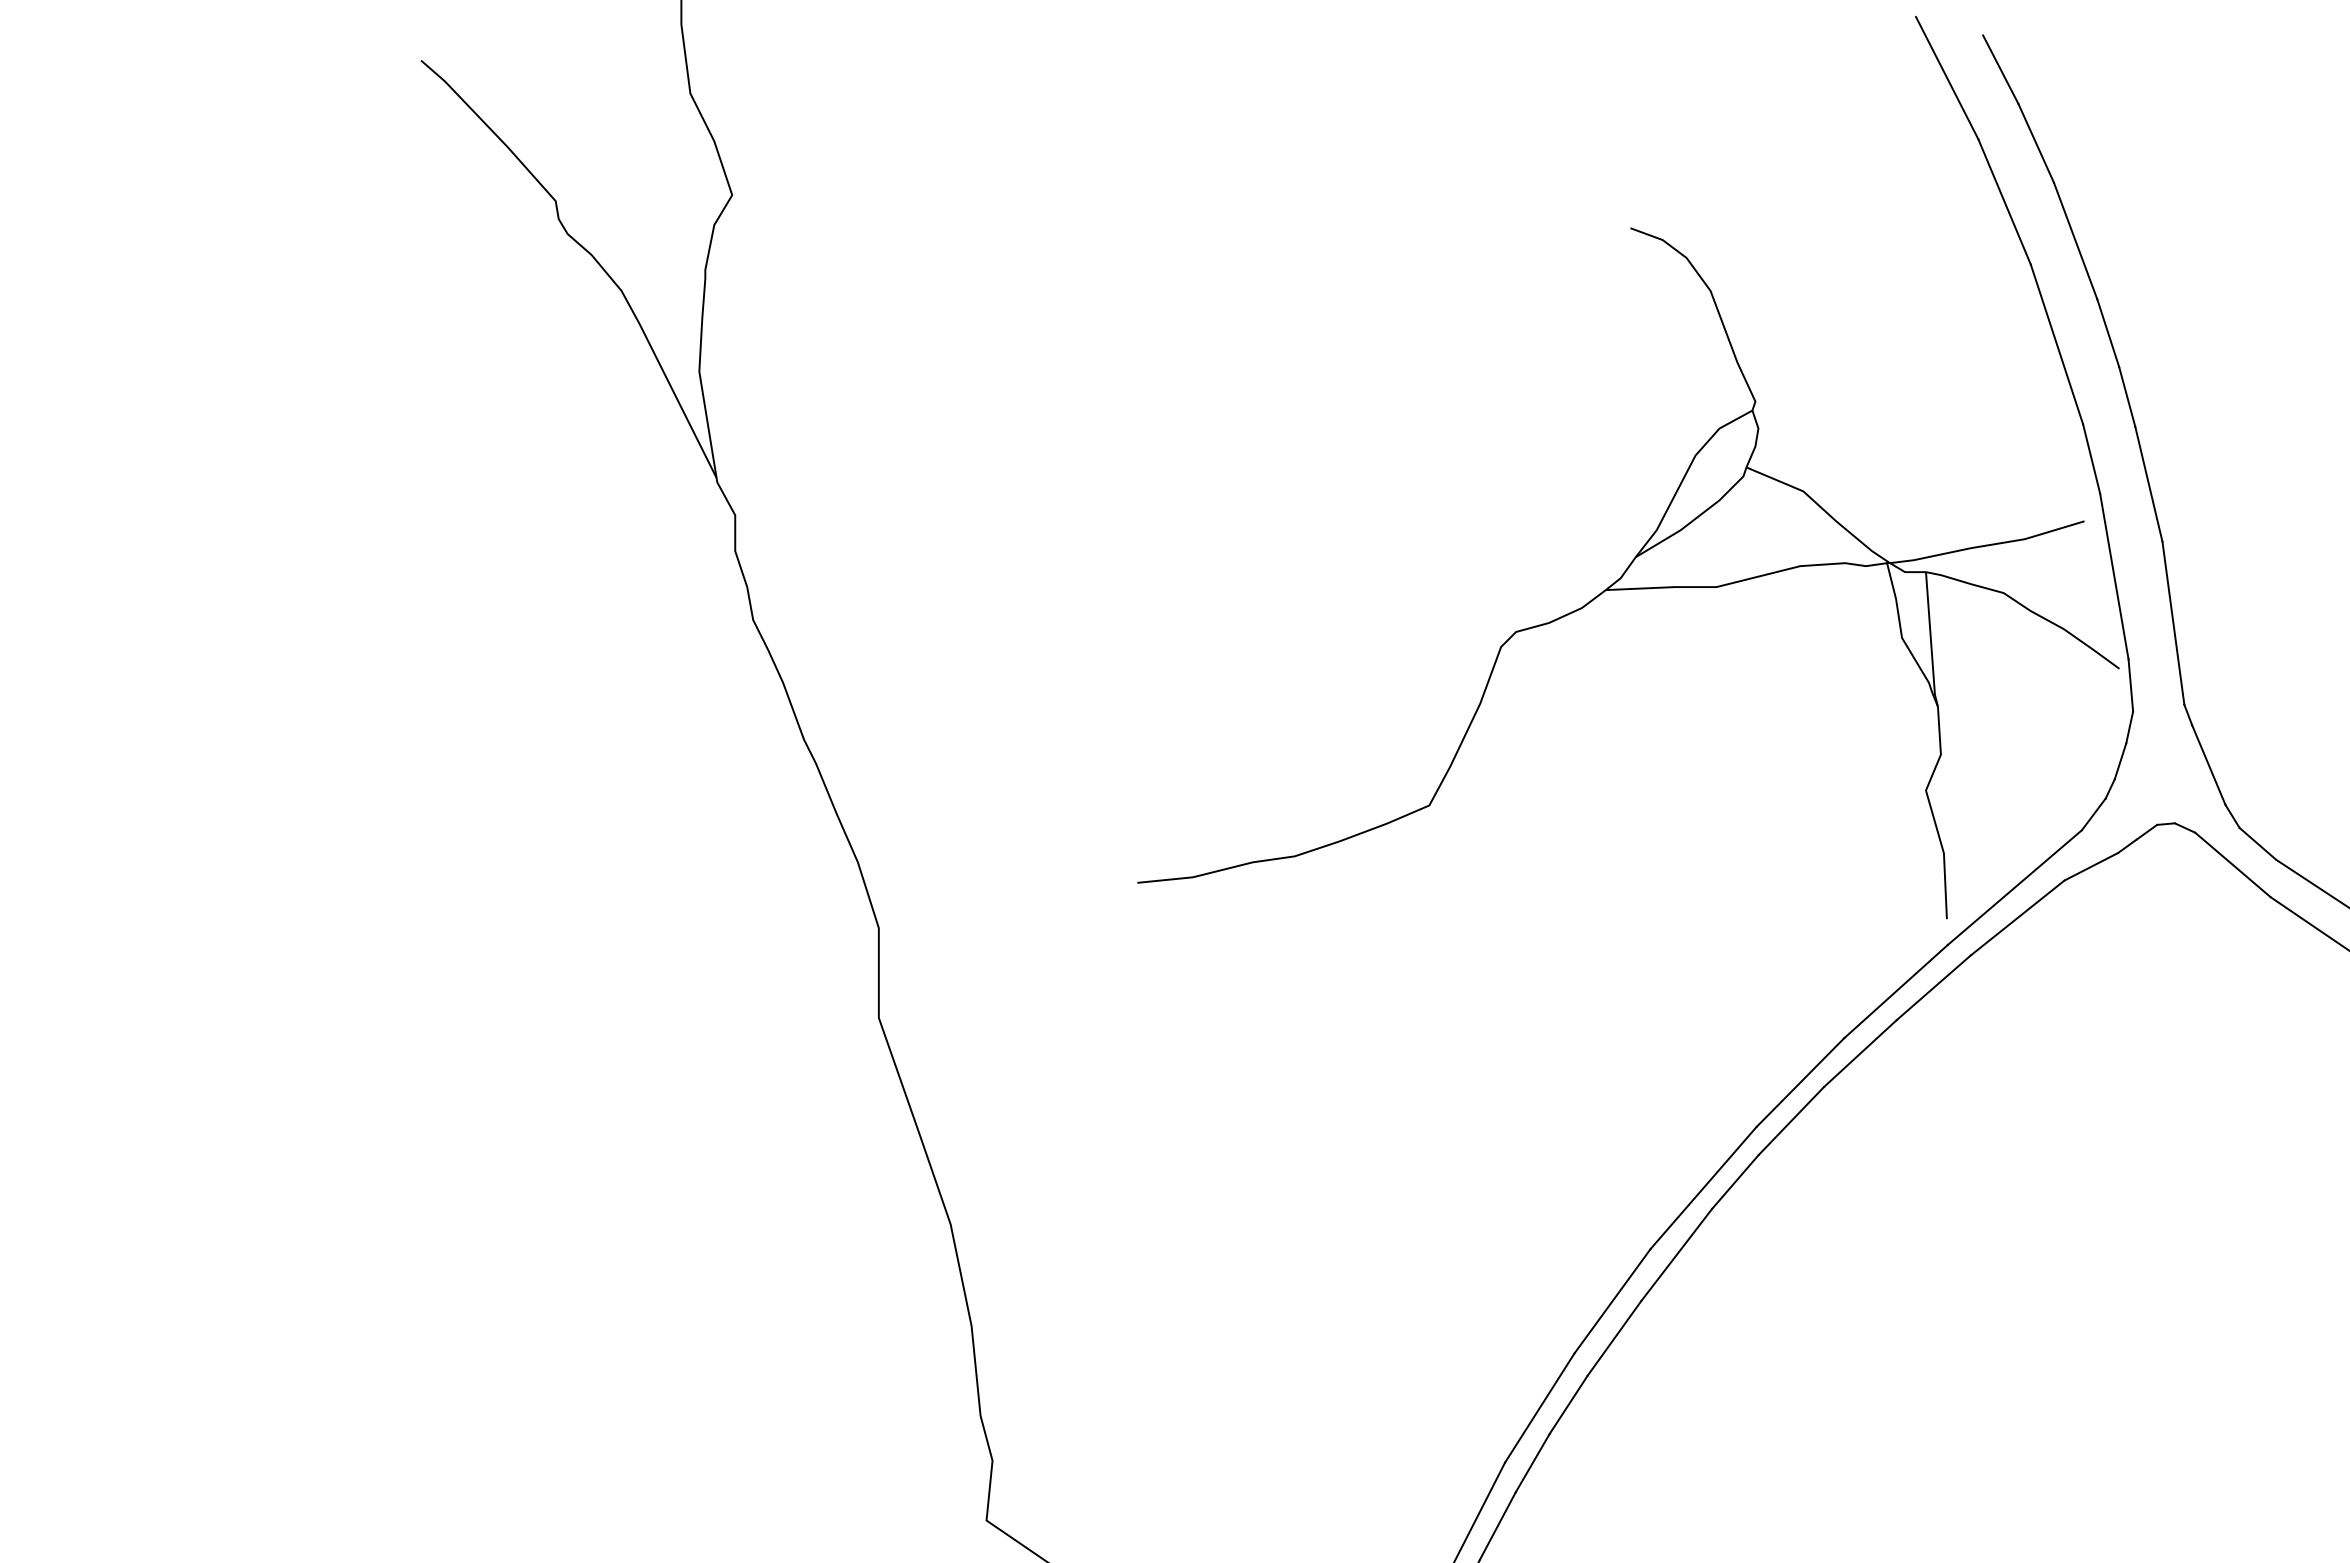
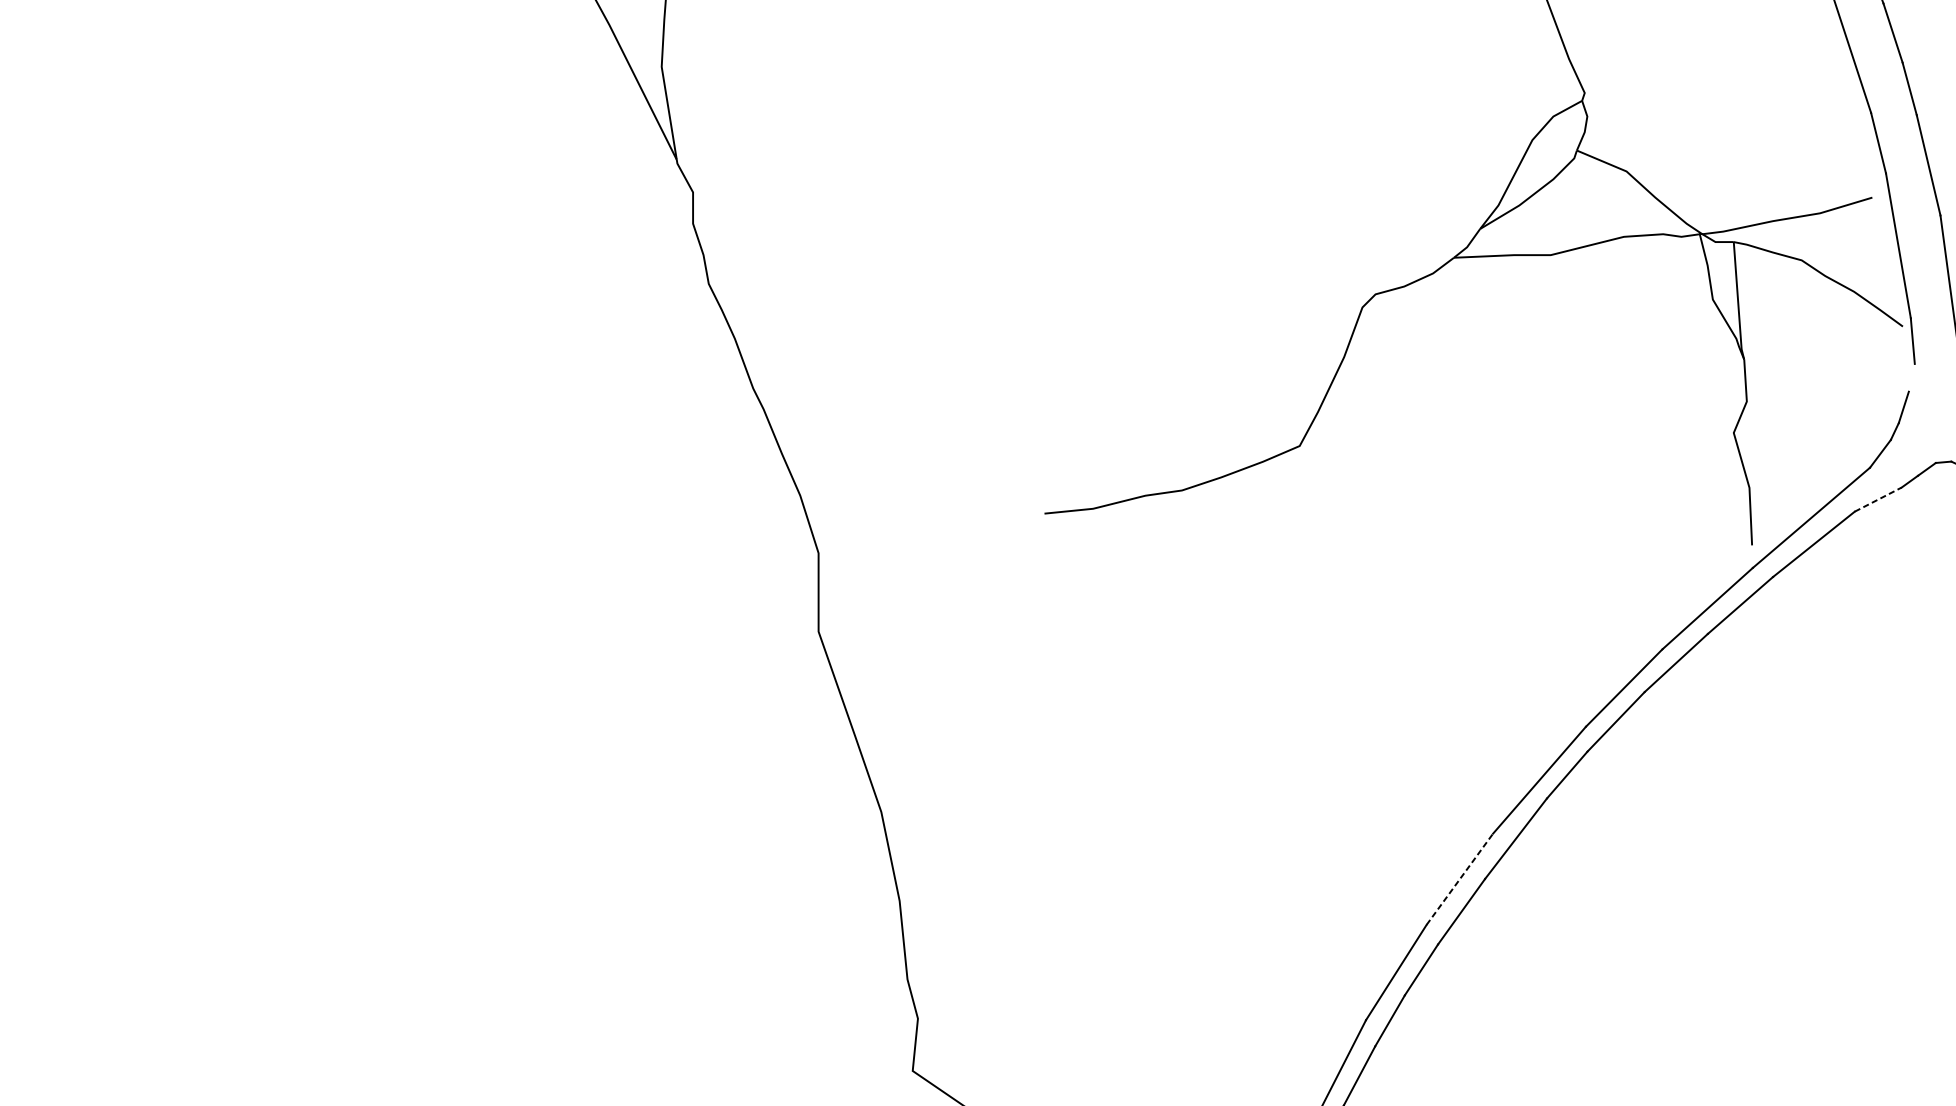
line: (2129, 727) -> (1911, 377), removed
line: (2091, 866) -> (1878, 499), solid -> dashed
line: (1612, 1301) -> (1459, 879), solid -> dashed

